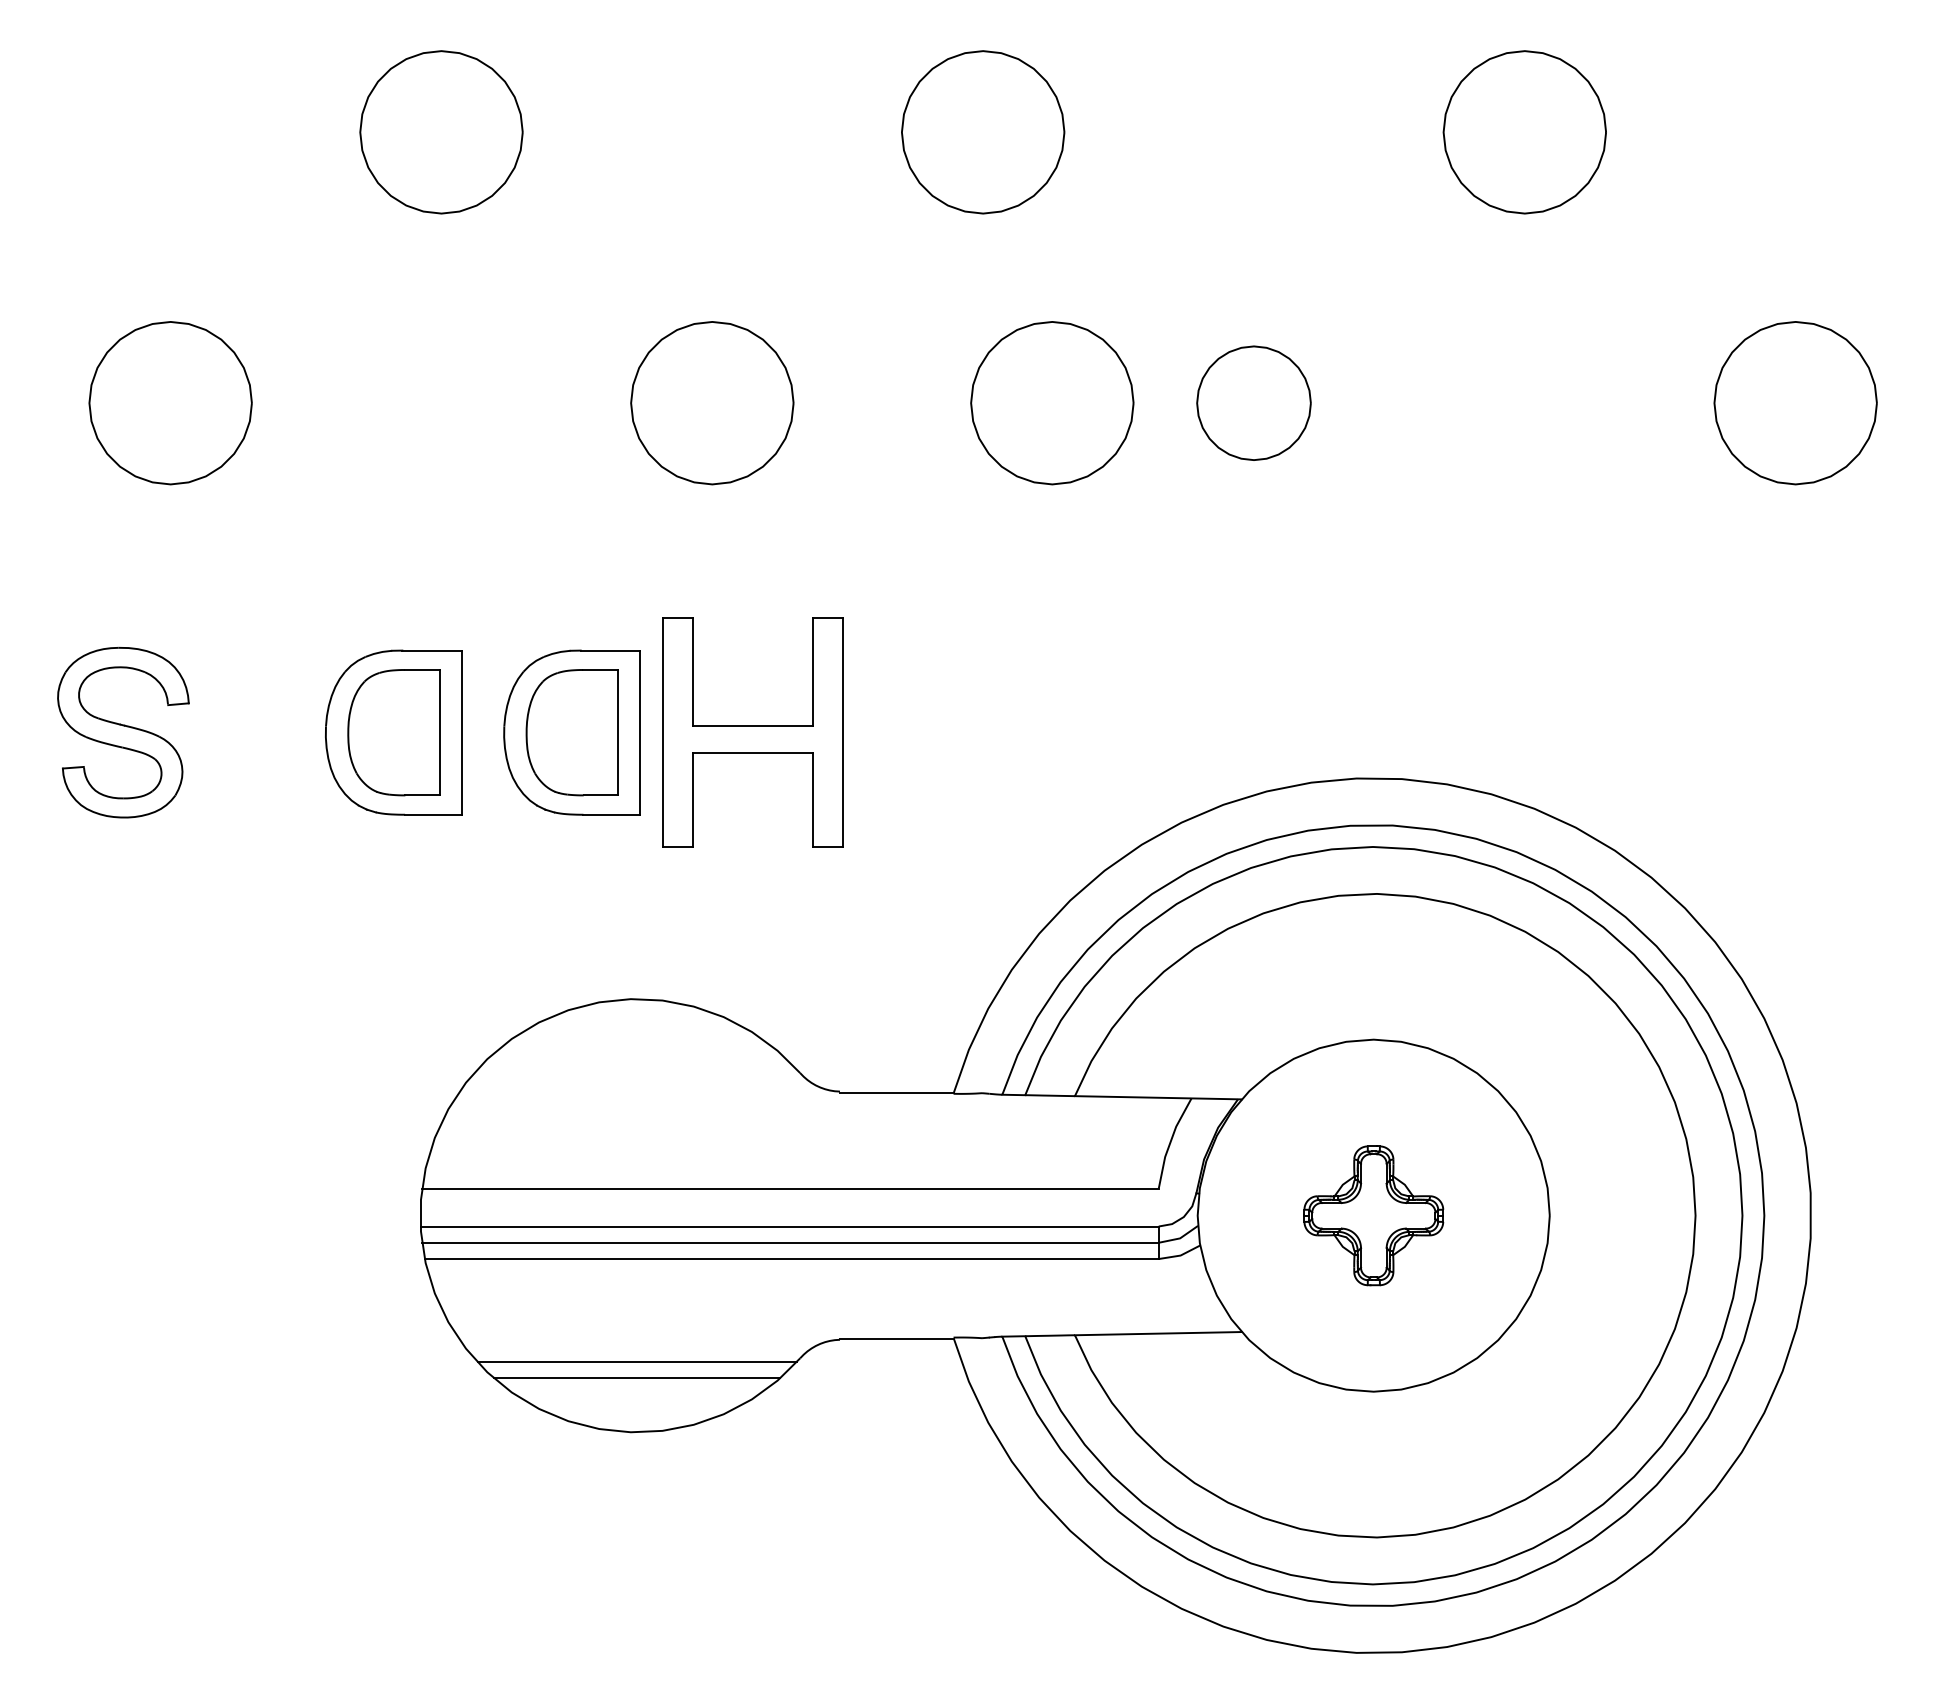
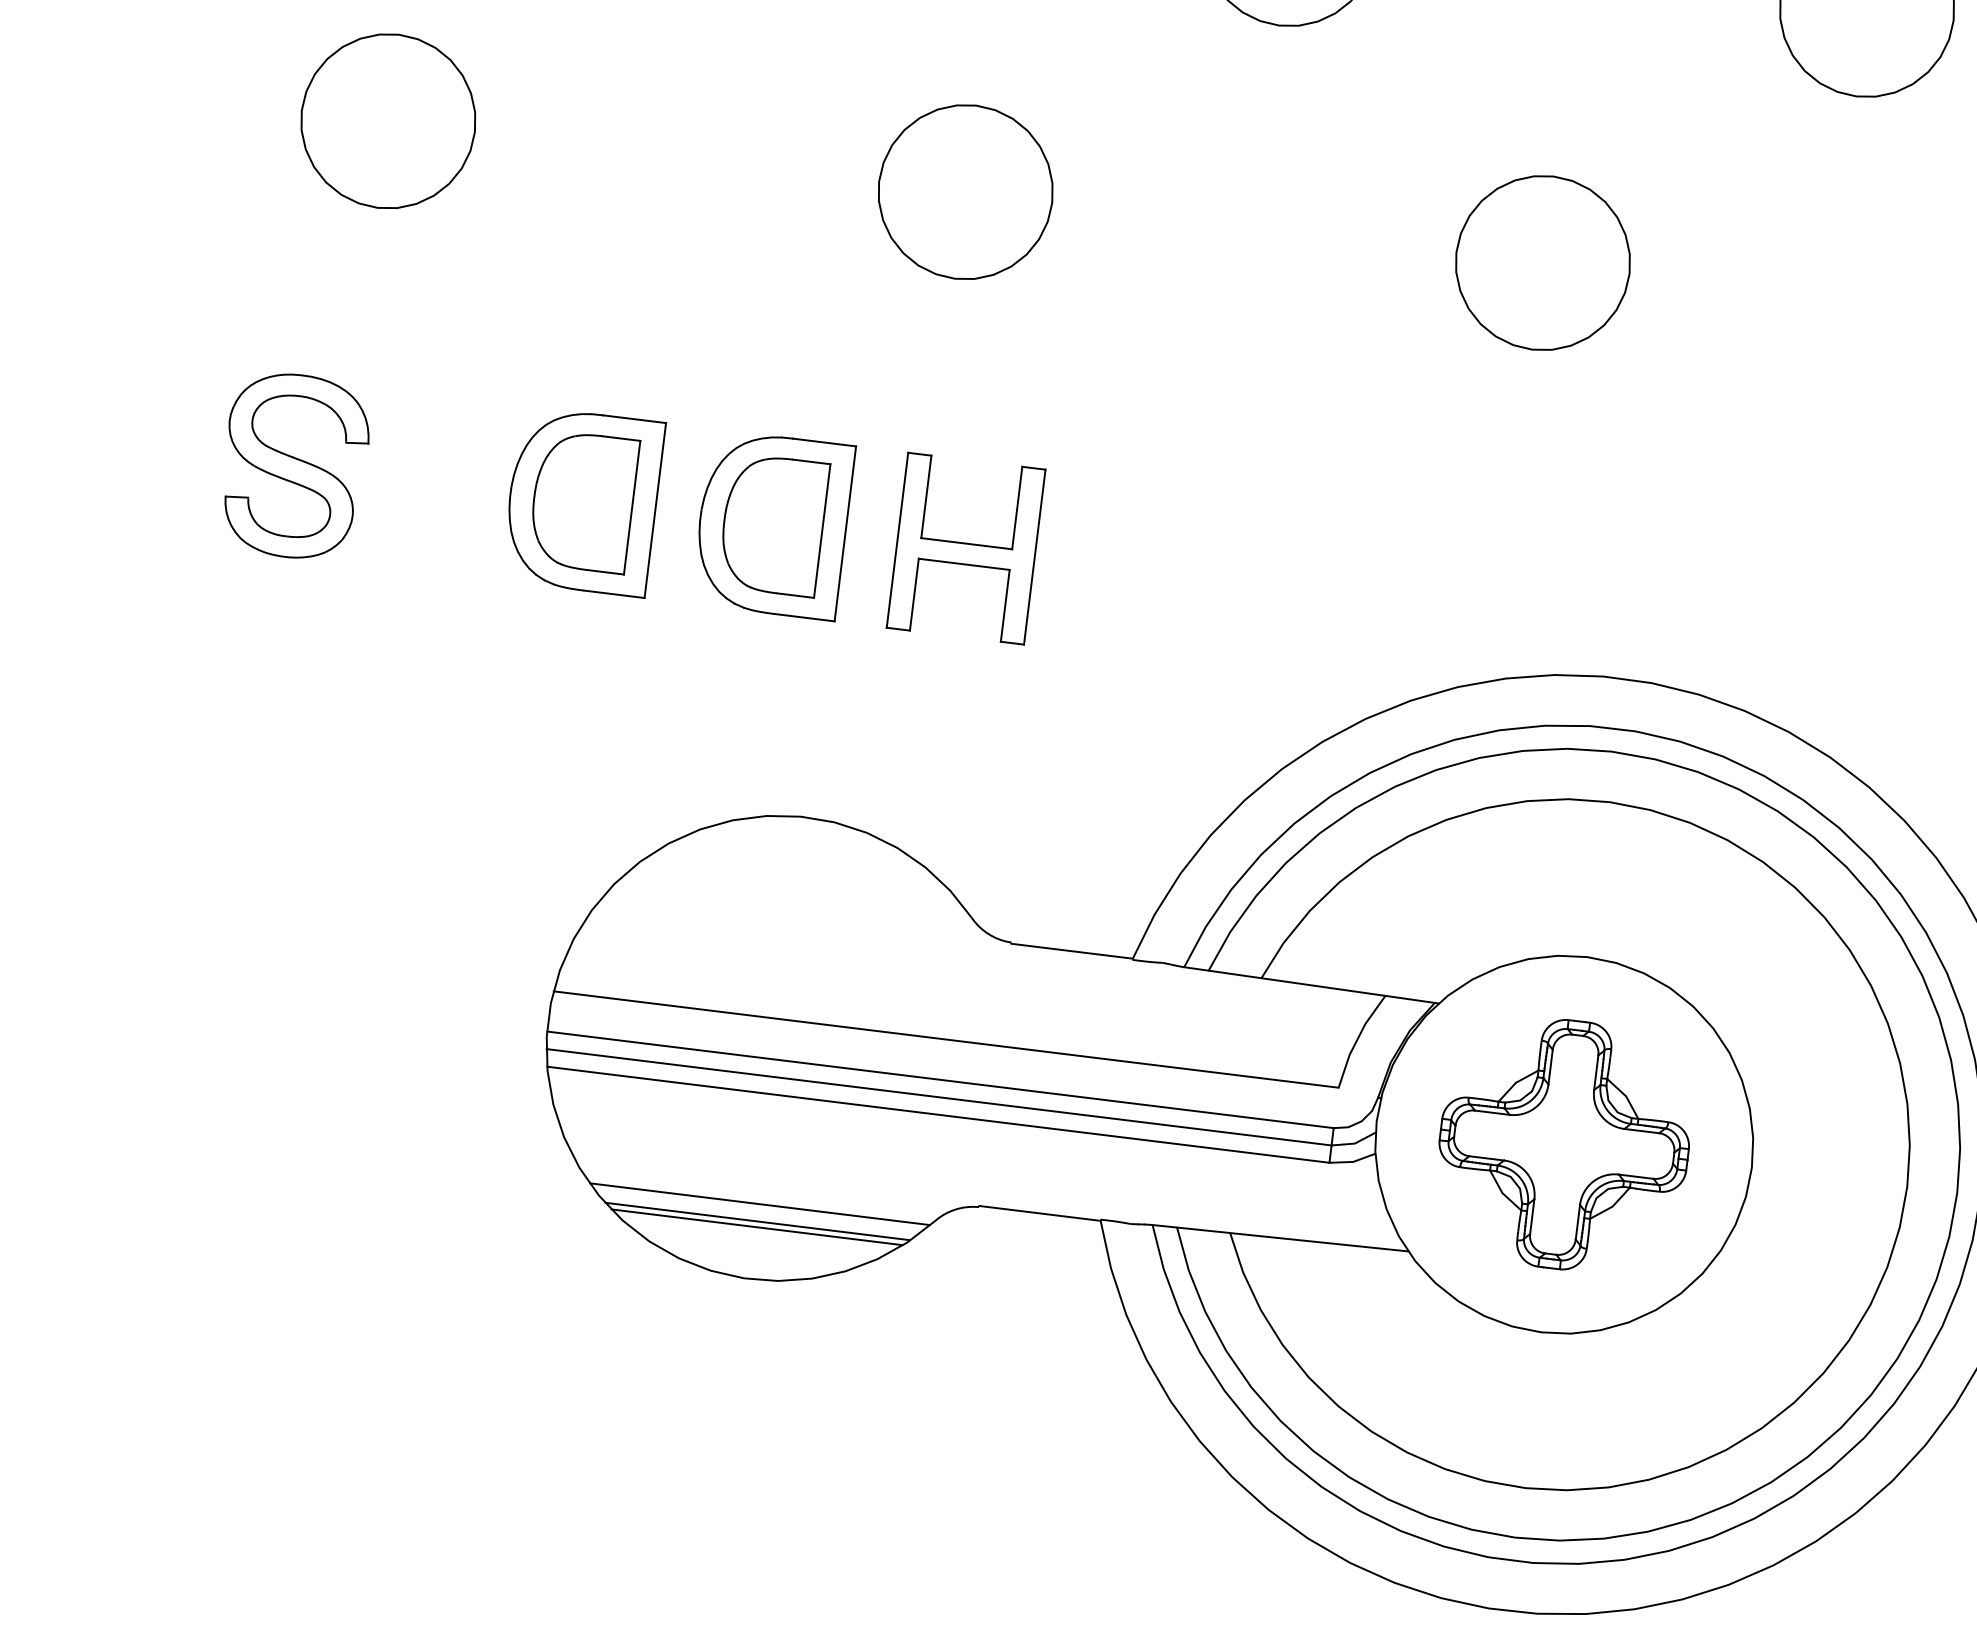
part: (1052, 403) -> (1328, 237), removed
part: (1253, 403) -> (1542, 263), size x1.43
part: (753, 732) -> (966, 548), size x0.71
part: (1373, 1215) -> (1564, 1144), size x1.67
line: (636, 1383) -> (756, 1227), added

